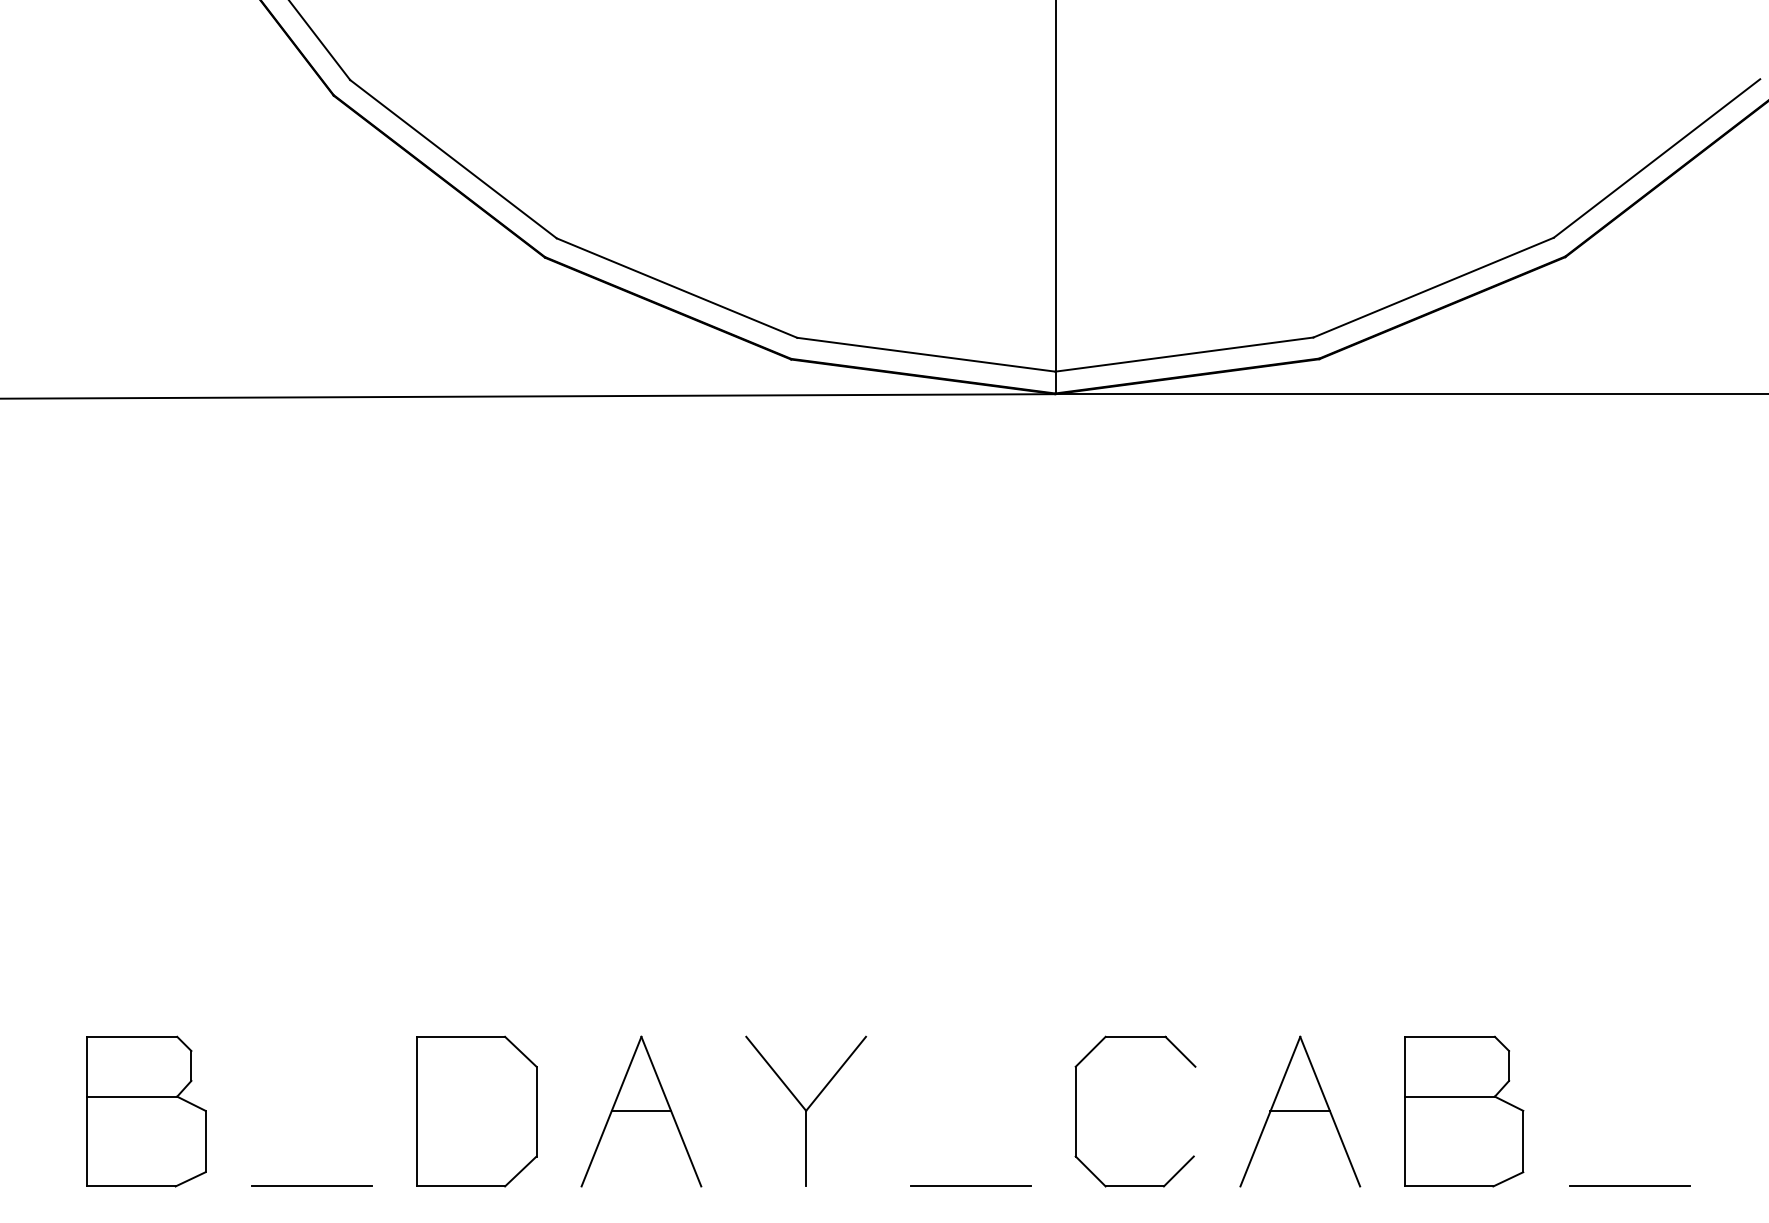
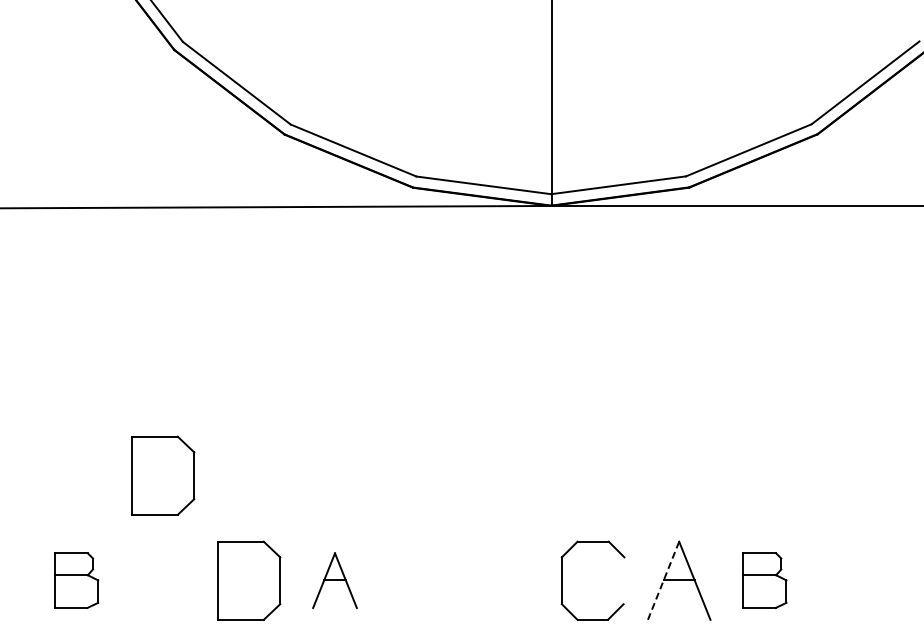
part: (313, 910) -> (163, 475), added
part: (146, 1111) -> (76, 580), size x0.7
part: (640, 1111) -> (334, 580), size x0.7
part: (805, 1111) -> (420, 580), removed
line: (1270, 1111) -> (663, 580), solid -> dashed
part: (1463, 1111) -> (764, 580), size x0.7
line: (311, 1185) -> (162, 619), removed
line: (969, 1185) -> (506, 619), removed
line: (1630, 1185) -> (851, 619), removed

